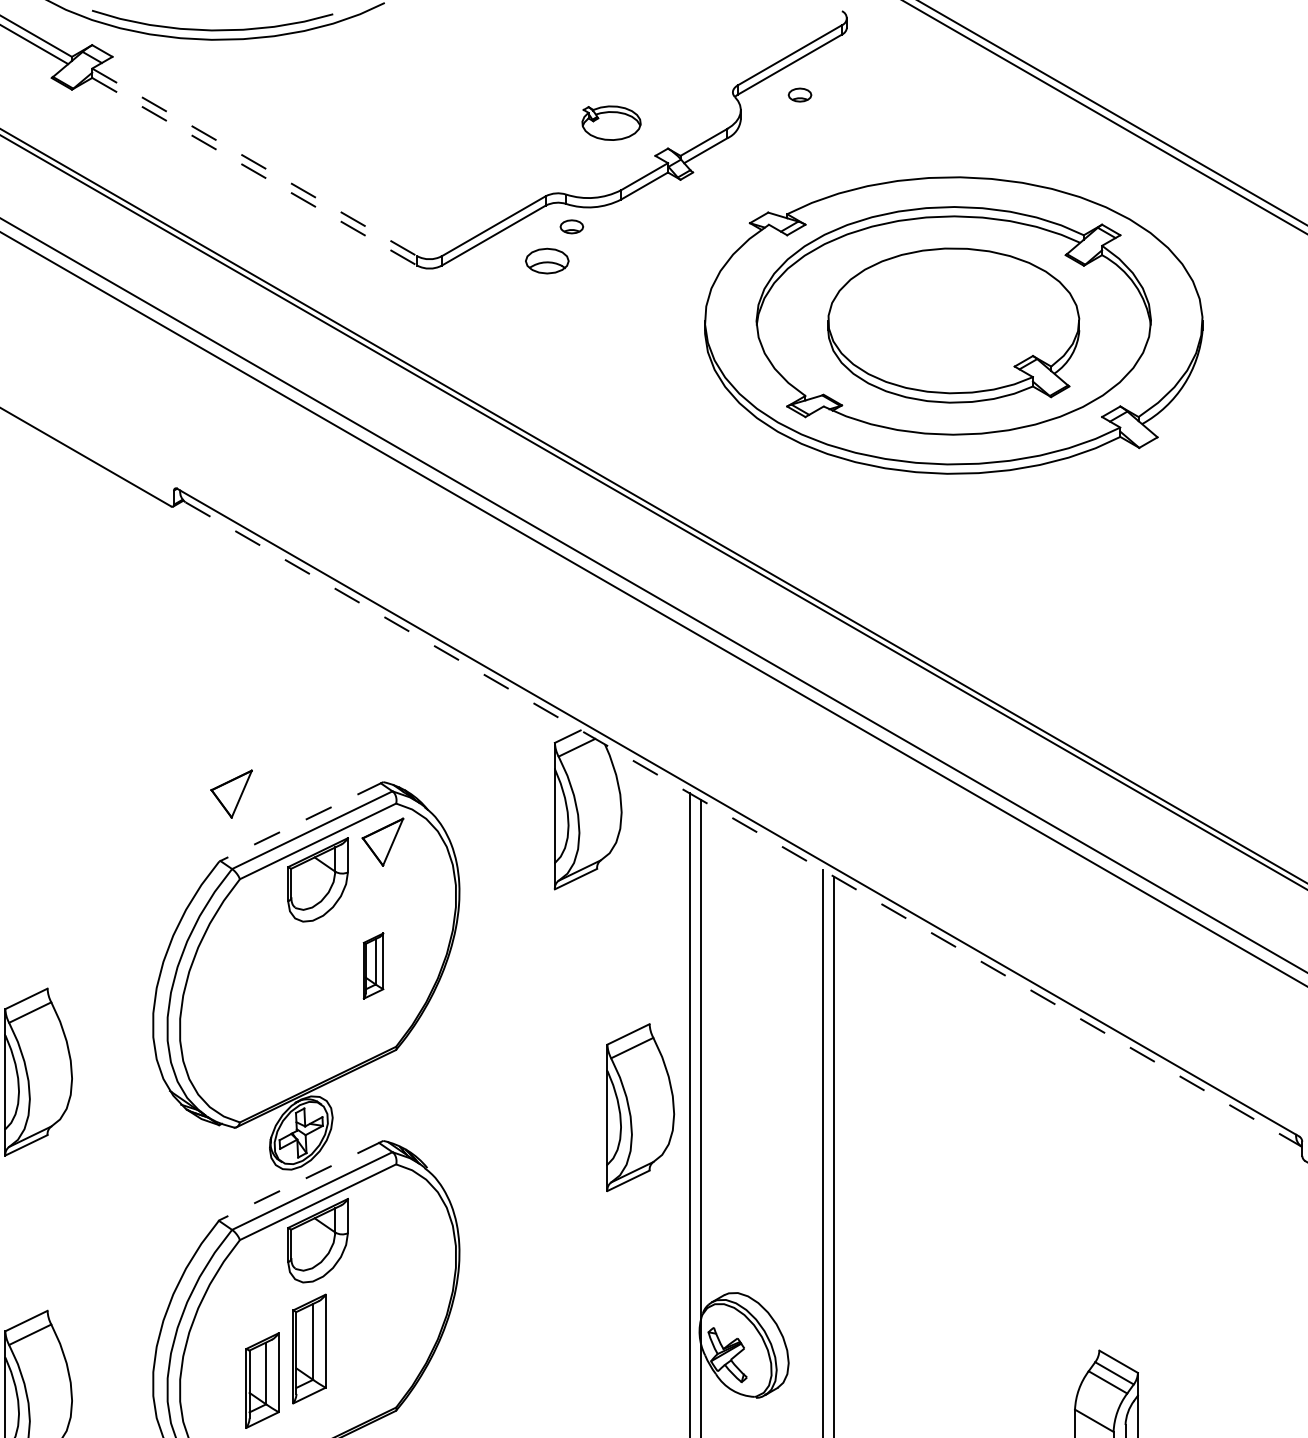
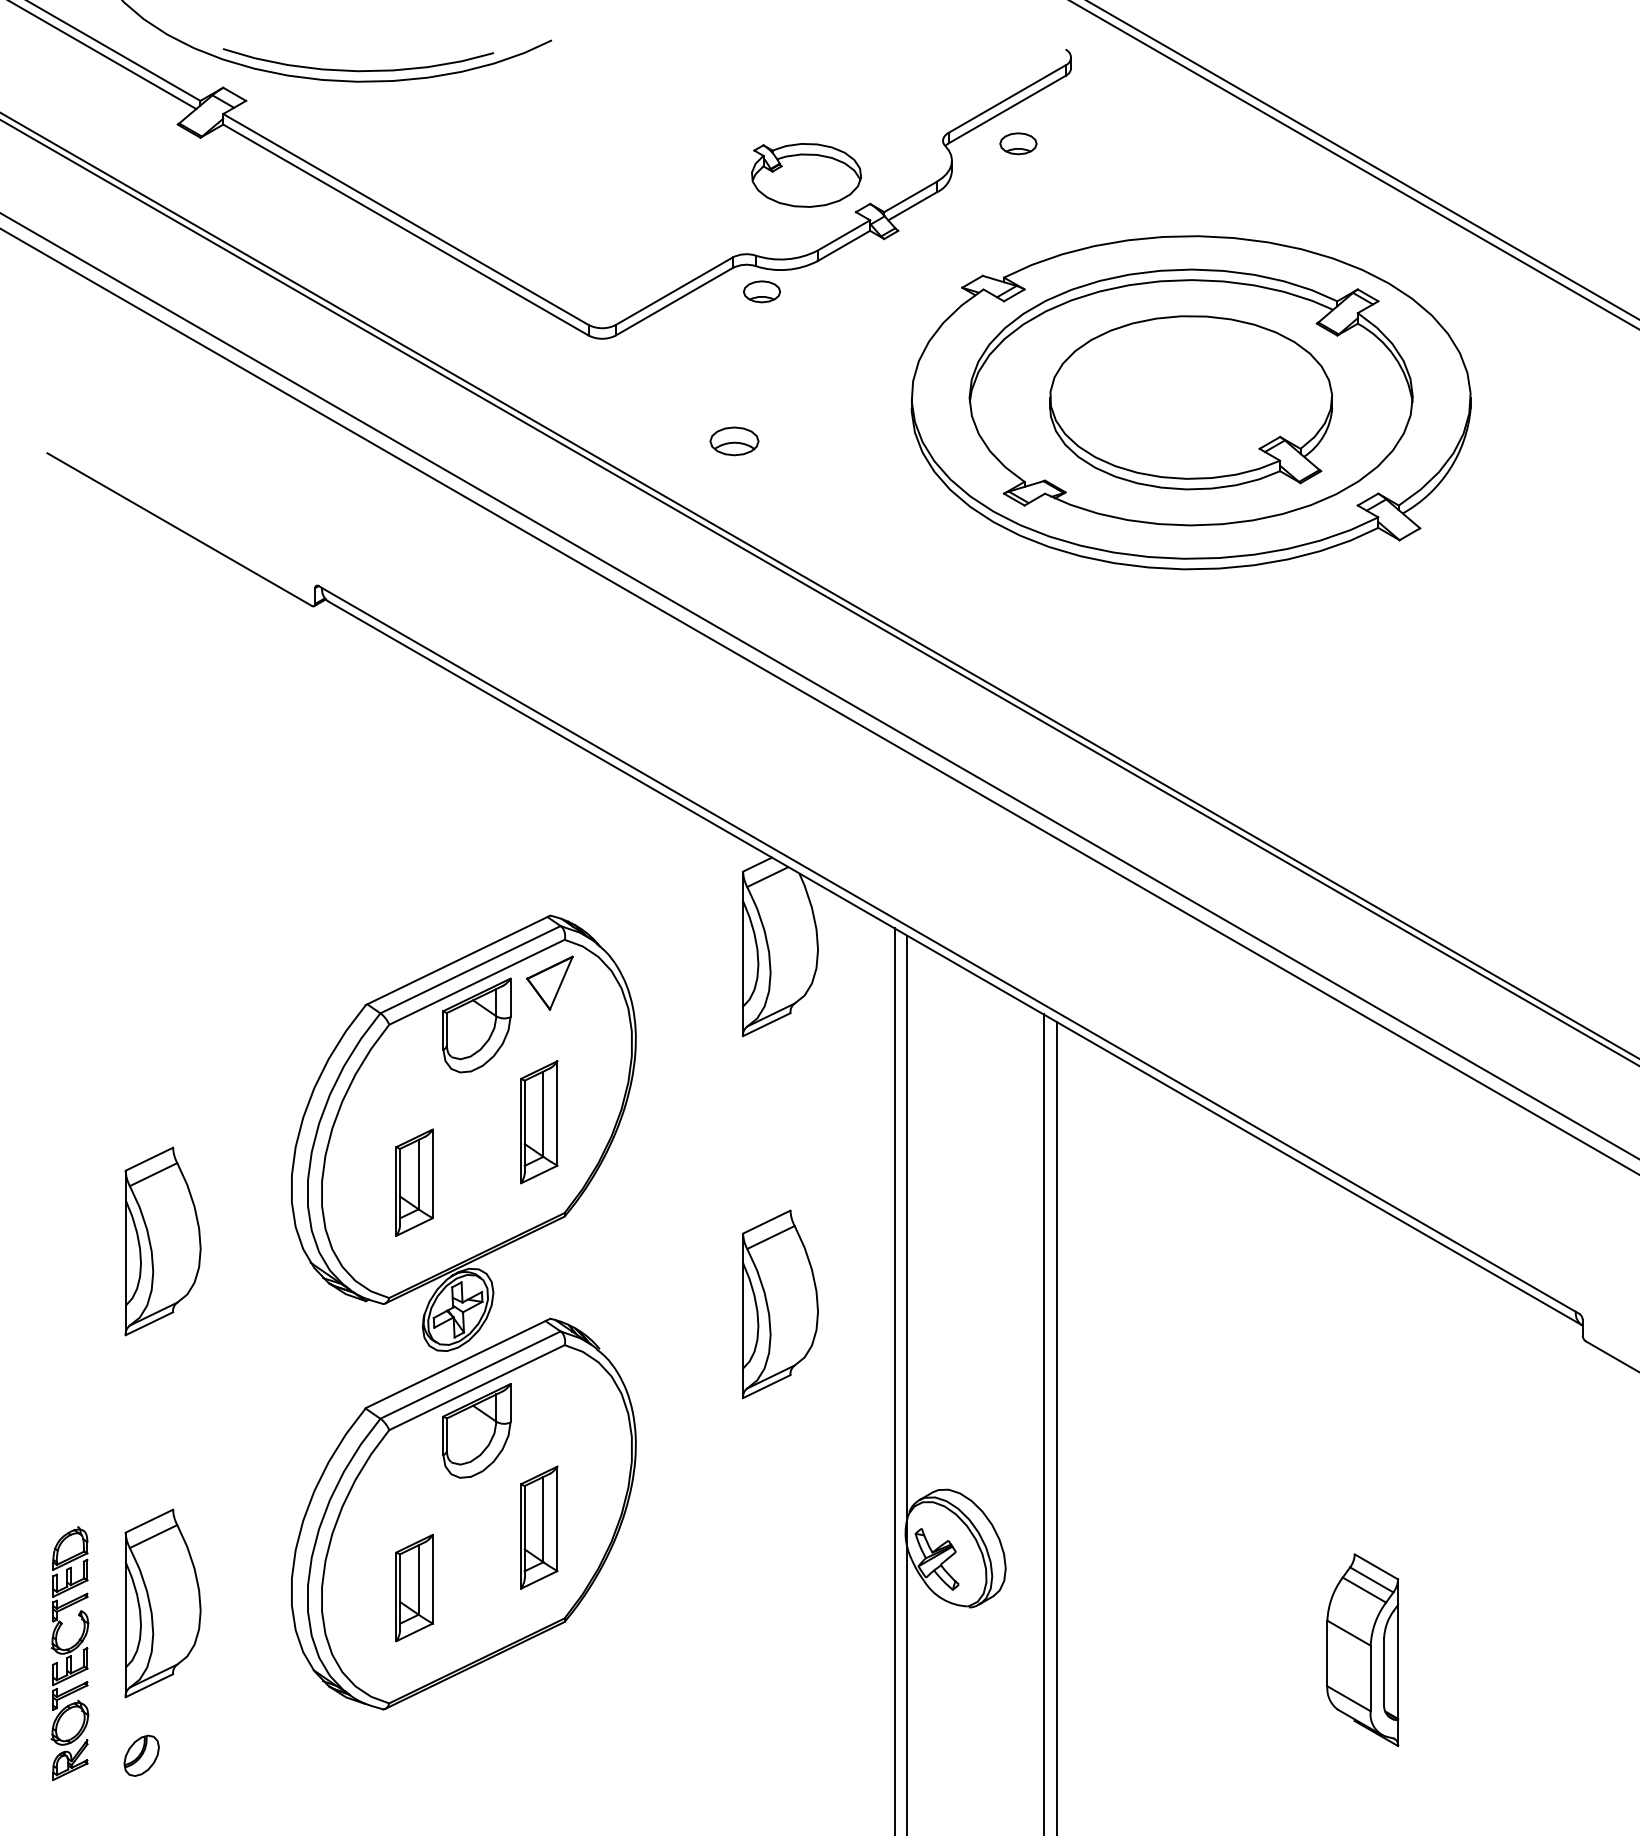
part: (800, 94) -> (1018, 143), size x1.43
part: (611, 123) -> (806, 175), size x1.67
line: (254, 162) -> (405, 219), dashed -> solid
line: (254, 172) -> (405, 230), dashed -> solid
part: (572, 226) -> (762, 291), size x1.43
part: (547, 261) -> (734, 441), moved
part: (231, 793) -> (379, 928), removed
line: (300, 822) -> (457, 960), dashed -> solid
line: (743, 824) -> (955, 963), dashed -> solid
part: (373, 966) -> (539, 1122), size x1.67
part: (262, 1019) -> (414, 1182), added
part: (640, 1107) -> (780, 1304), moved
line: (300, 1180) -> (457, 1363), dashed -> solid
part: (309, 1348) -> (539, 1527), moved

